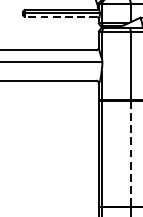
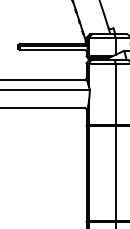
line: (61, 17) -> (52, 50), dashed -> solid
line: (130, 153) -> (115, 173), dashed -> solid

